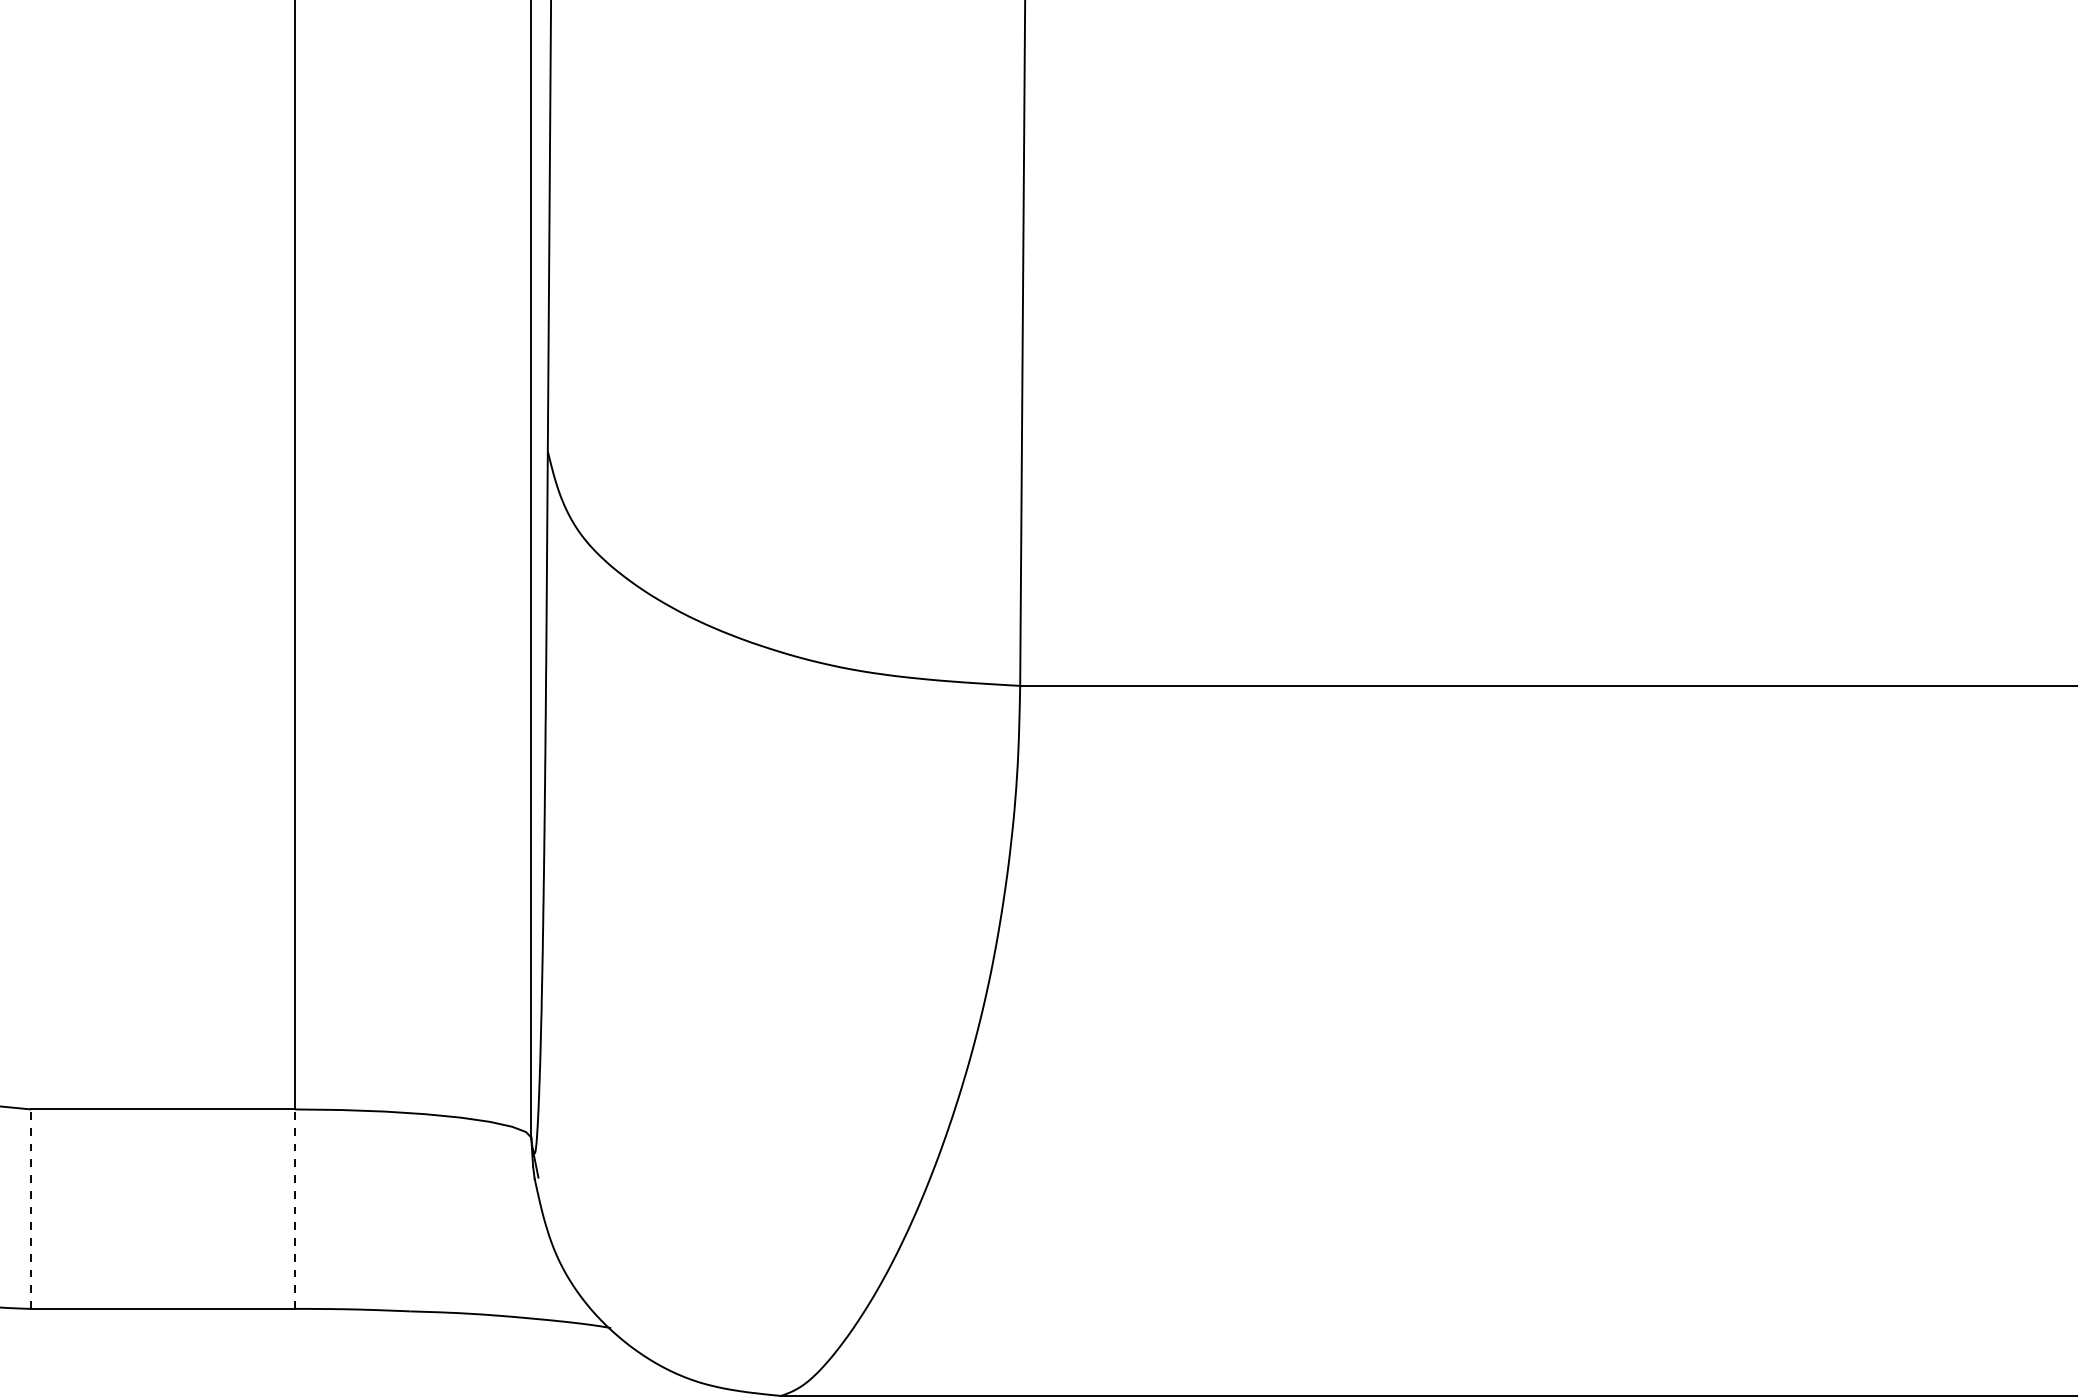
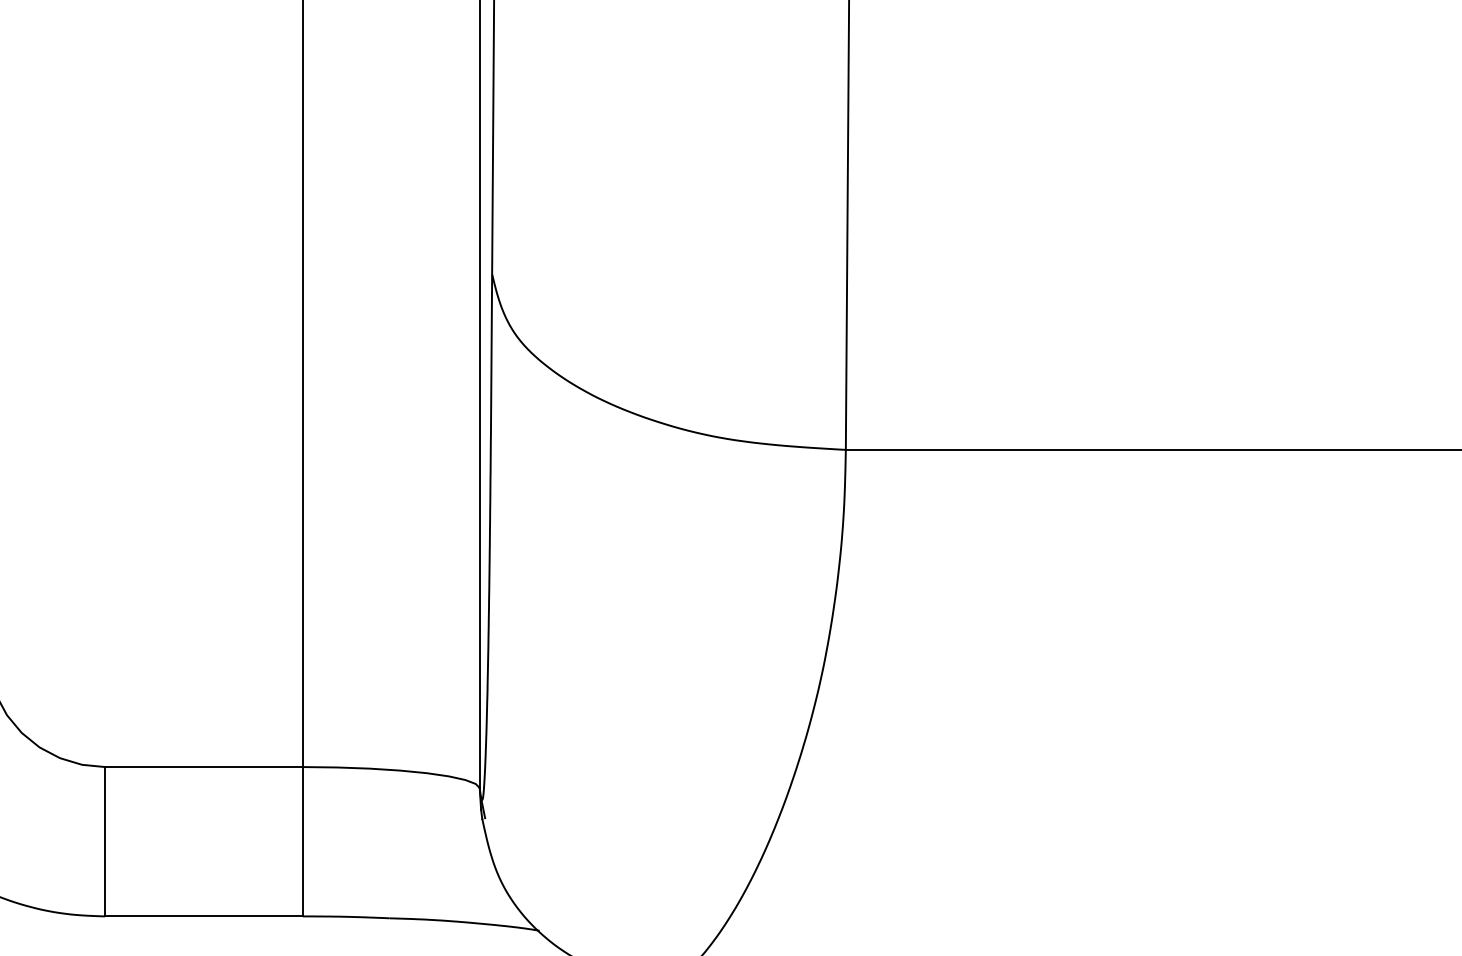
line: (30, 1209) -> (104, 841), dashed -> solid
line: (295, 1209) -> (303, 841), dashed -> solid

